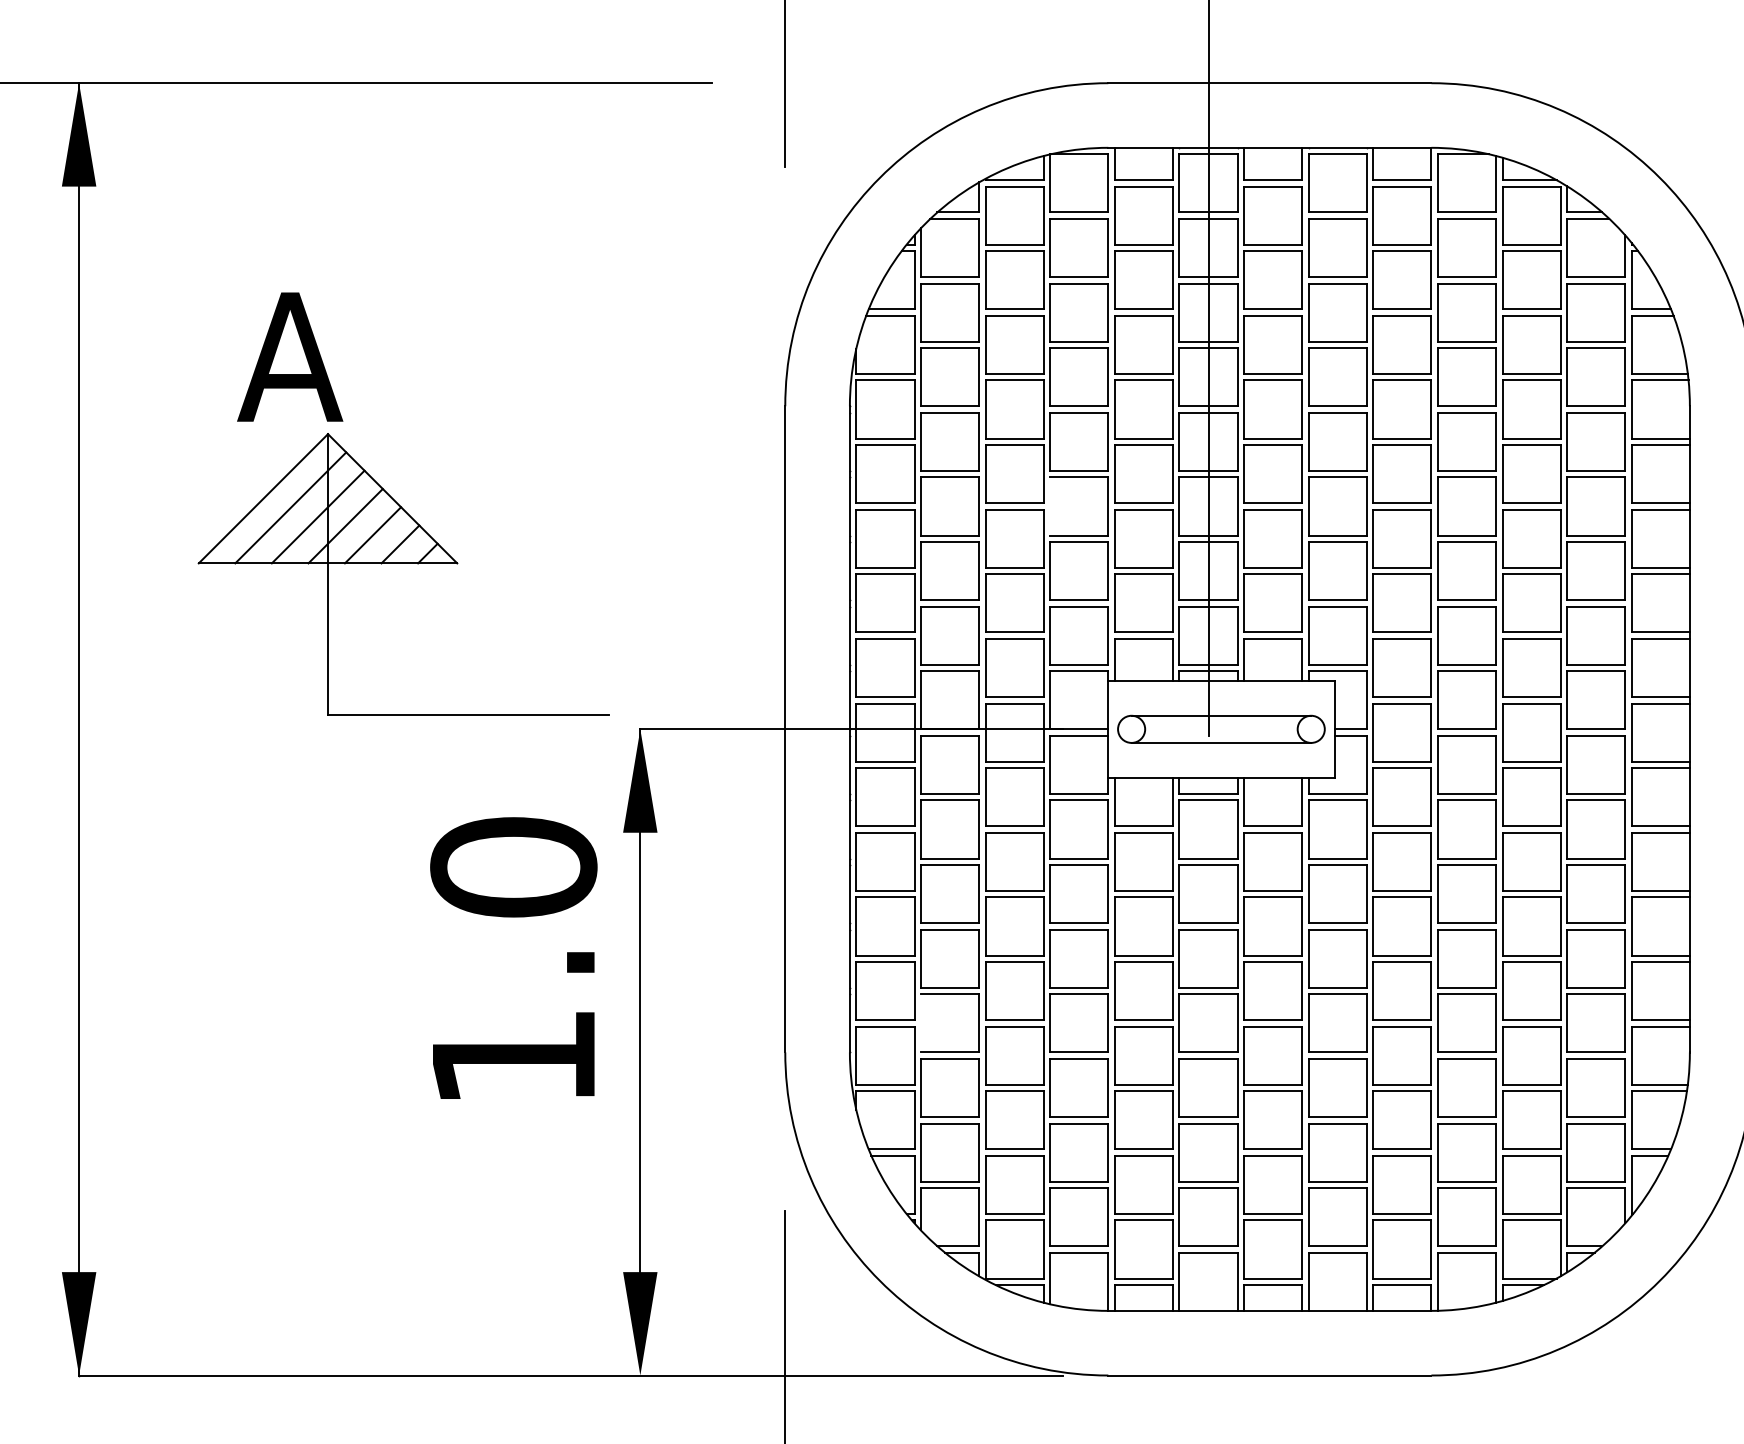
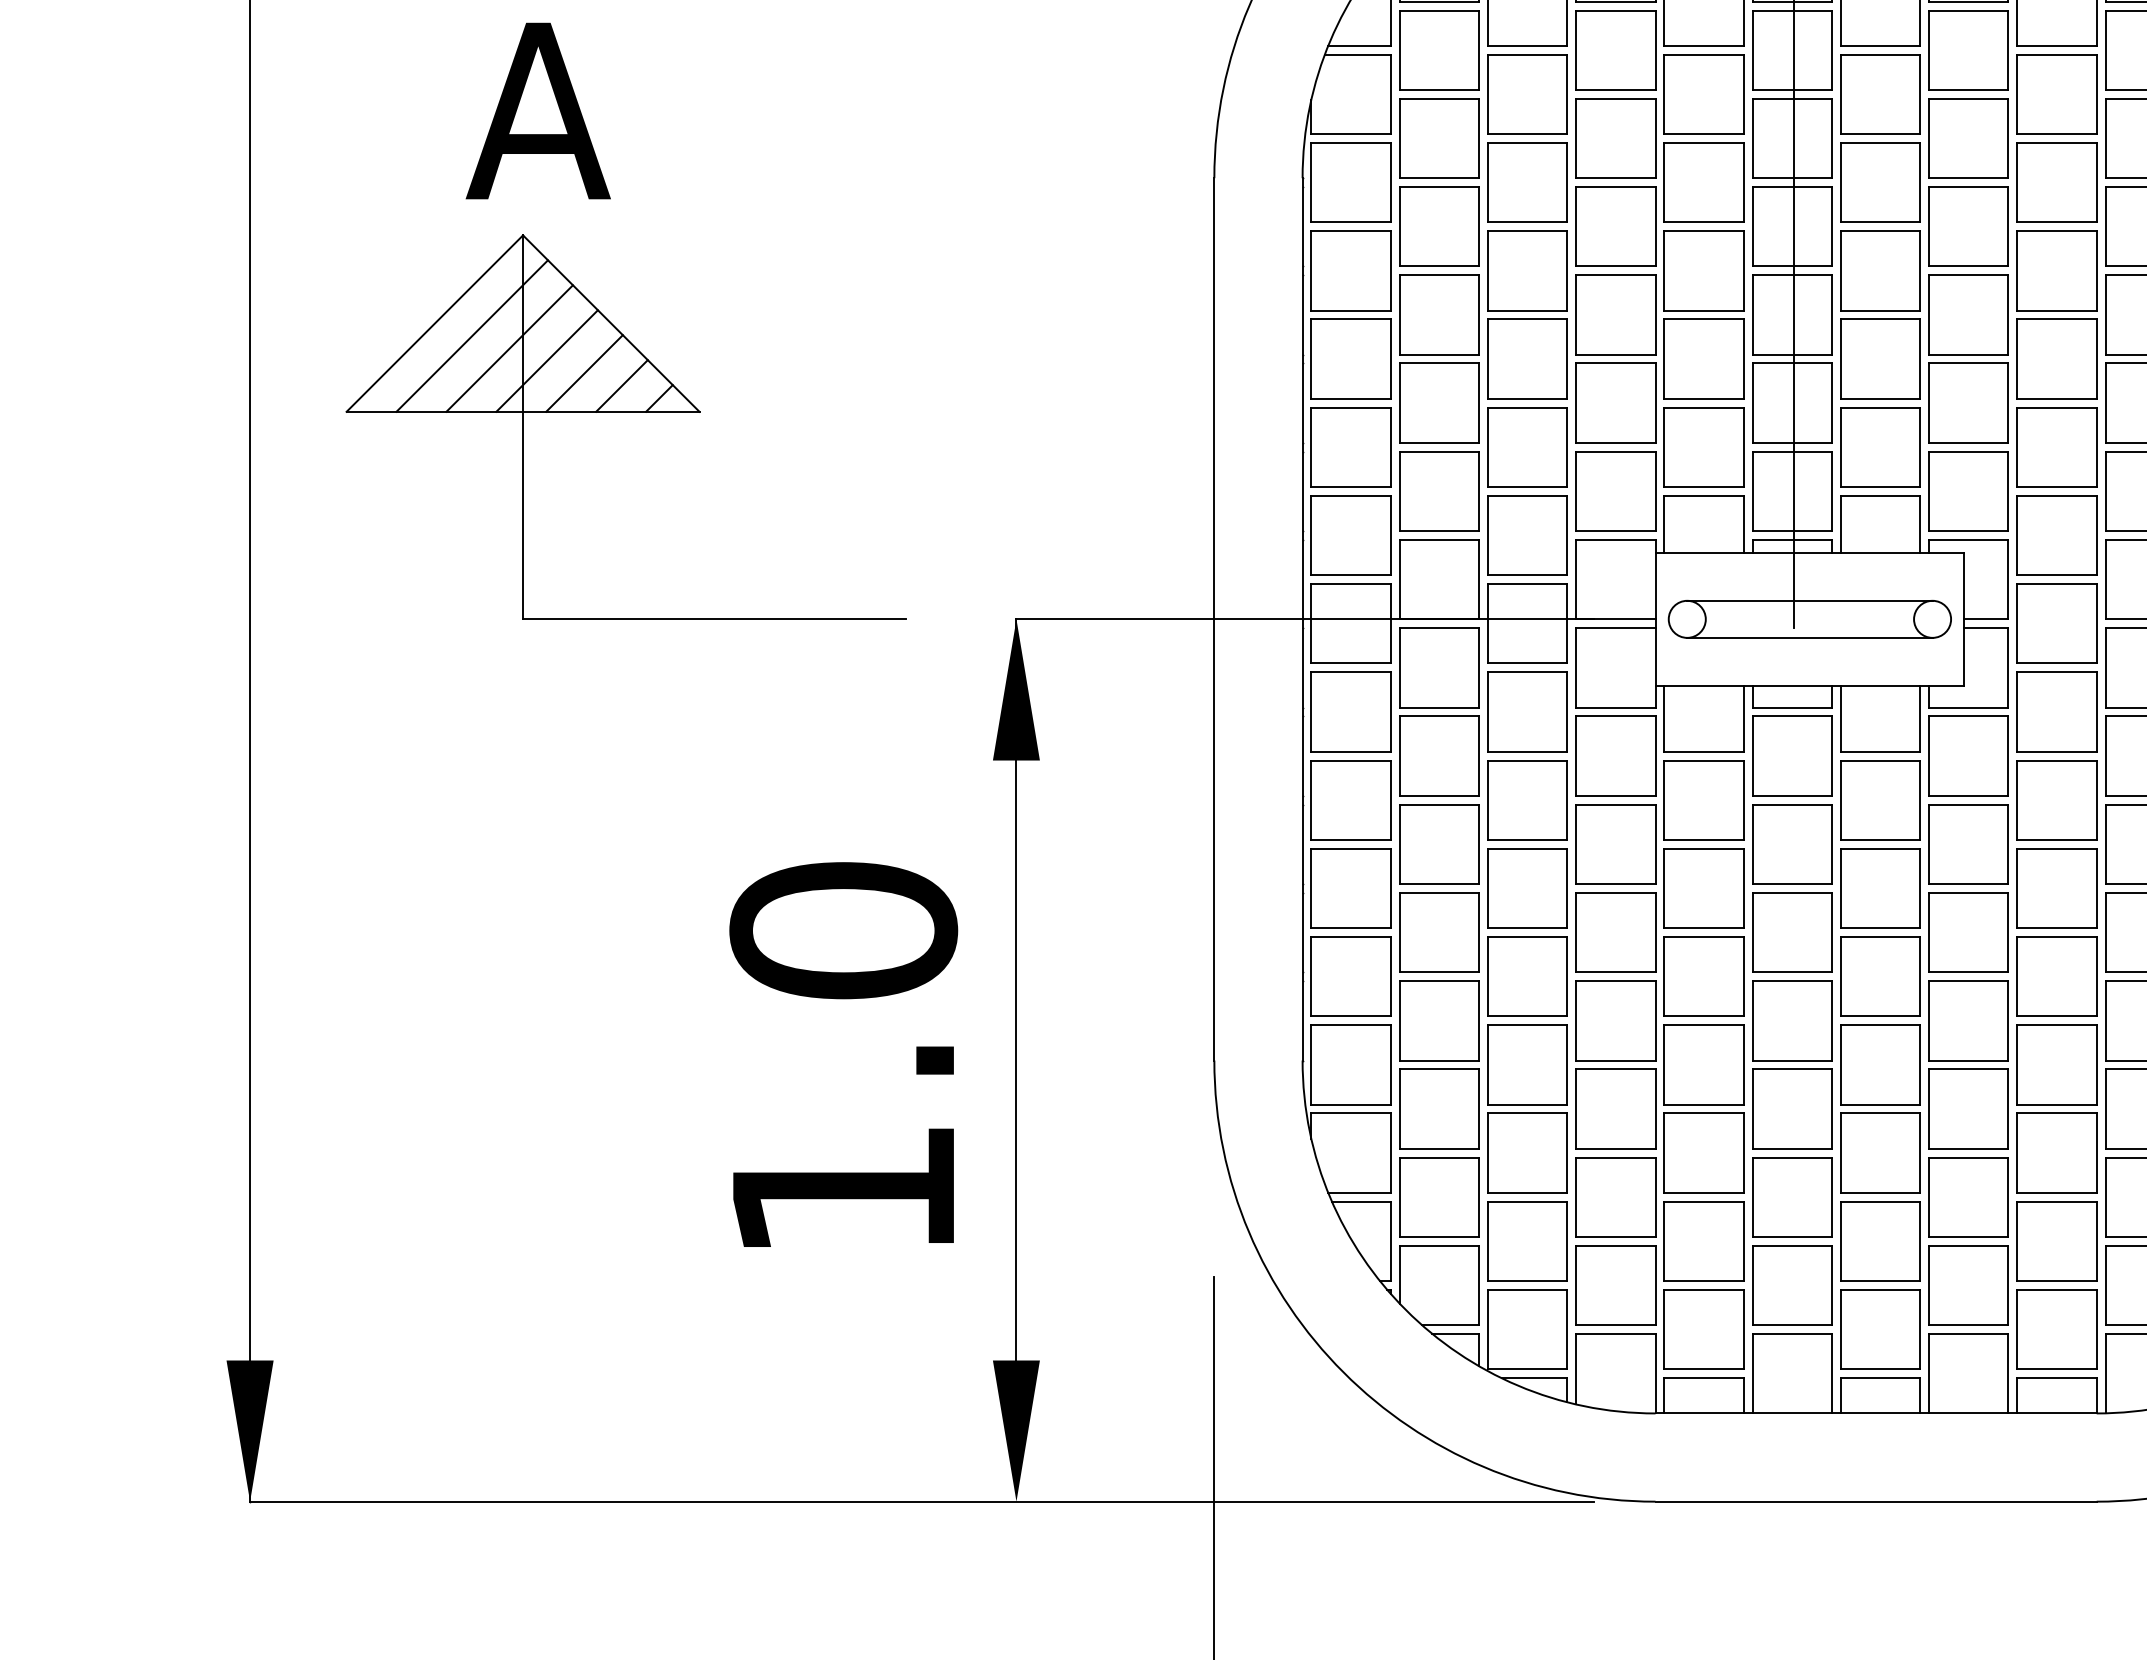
line: (1050, 506) -> (1576, 315), added
part: (403, 563) -> (626, 411), moved
text: (513, 957) -> (843, 1053), moved
line: (920, 1023) -> (1399, 1021), added

